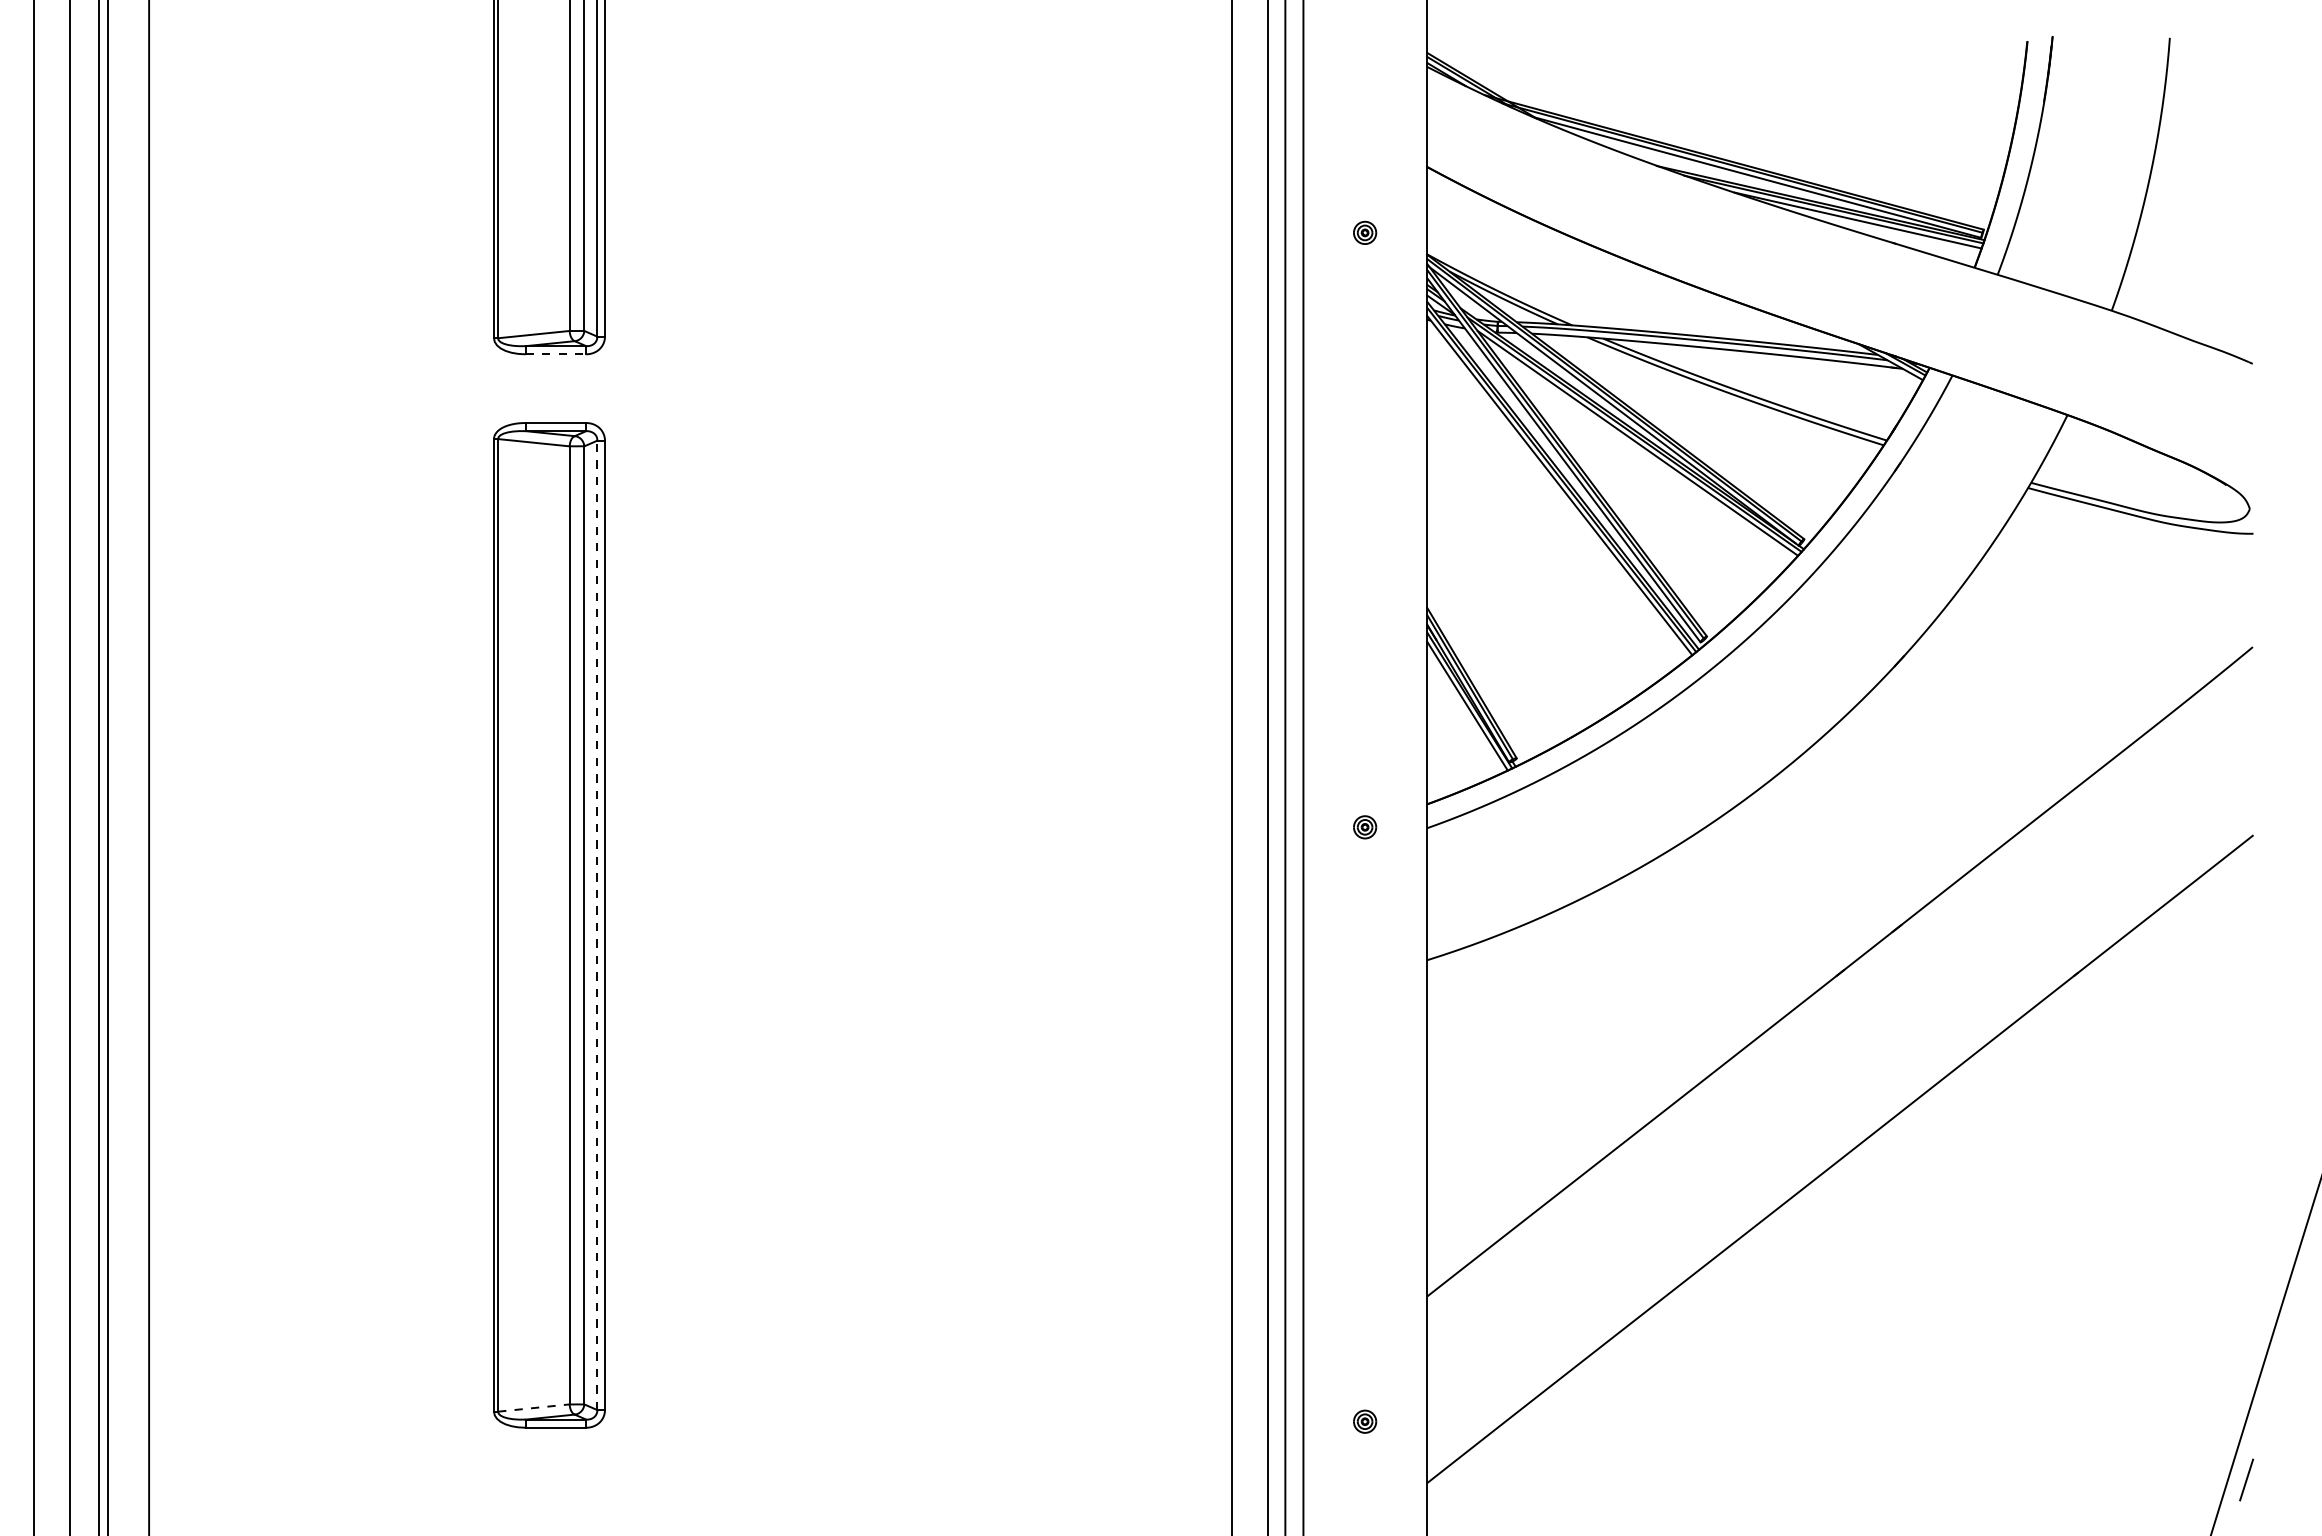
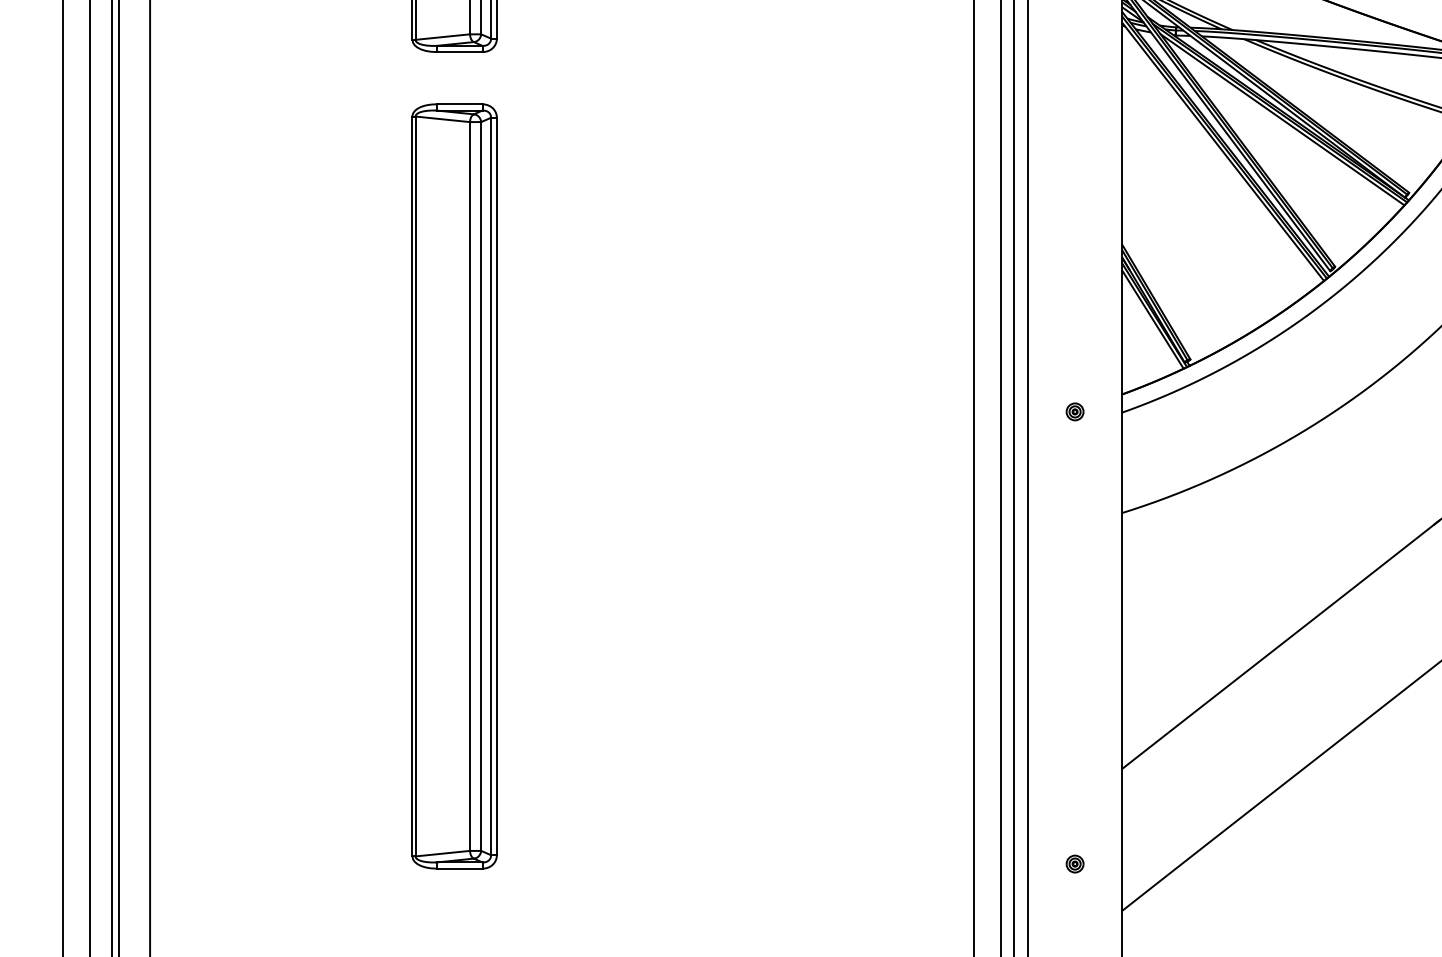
line: (556, 354) -> (459, 52), dashed -> solid
line: (597, 925) -> (491, 486), dashed -> solid
line: (533, 1408) -> (442, 854), dashed -> solid

